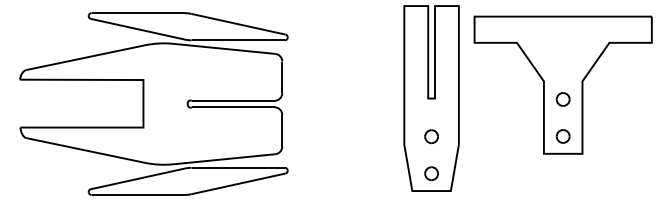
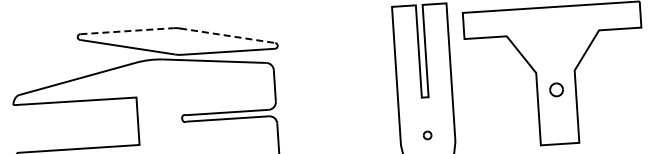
line: (138, 13) -> (127, 31), solid -> dashed
line: (238, 24) -> (227, 36), solid -> dashed
part: (431, 136) -> (427, 135), size x0.6
part: (562, 136) -> (558, 126), removed

